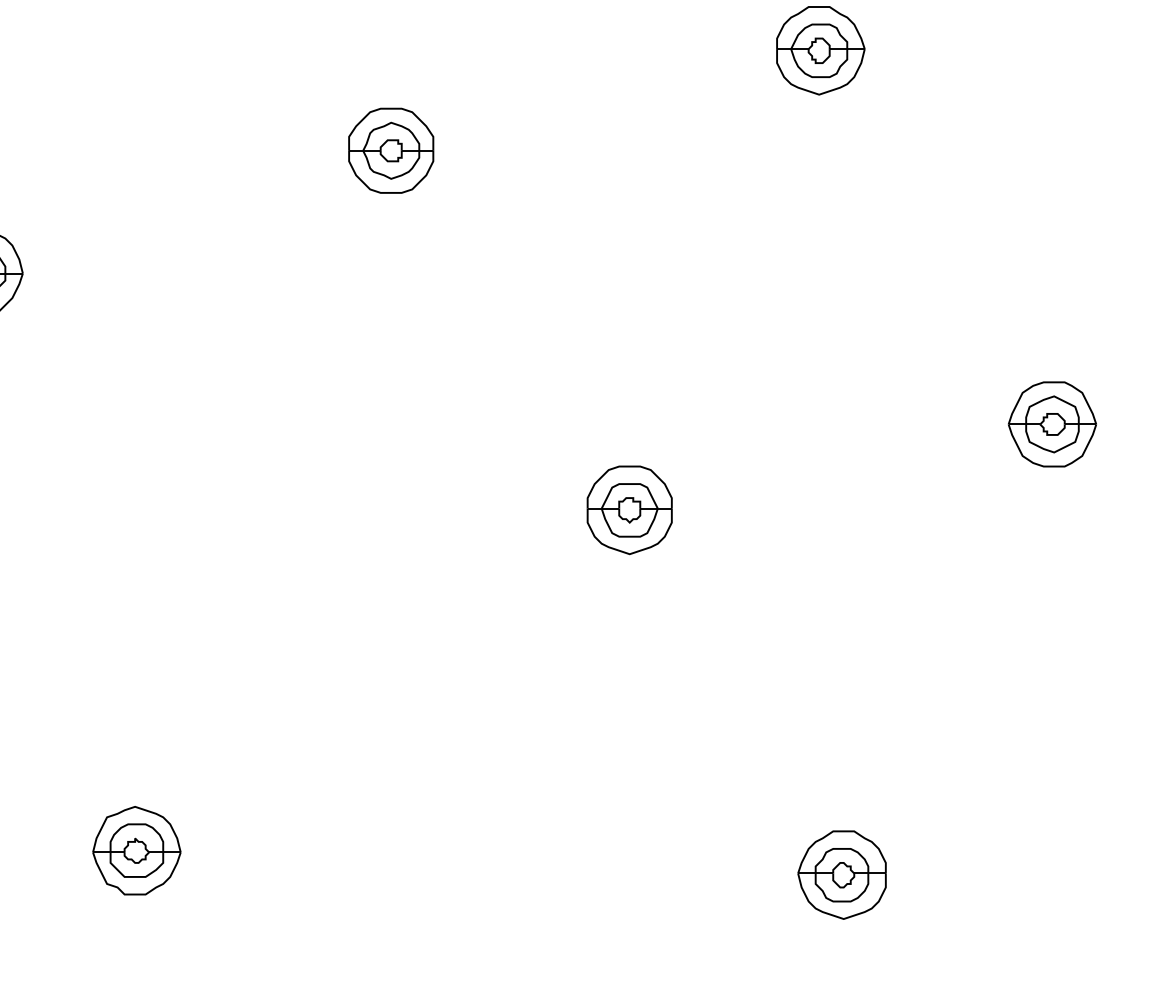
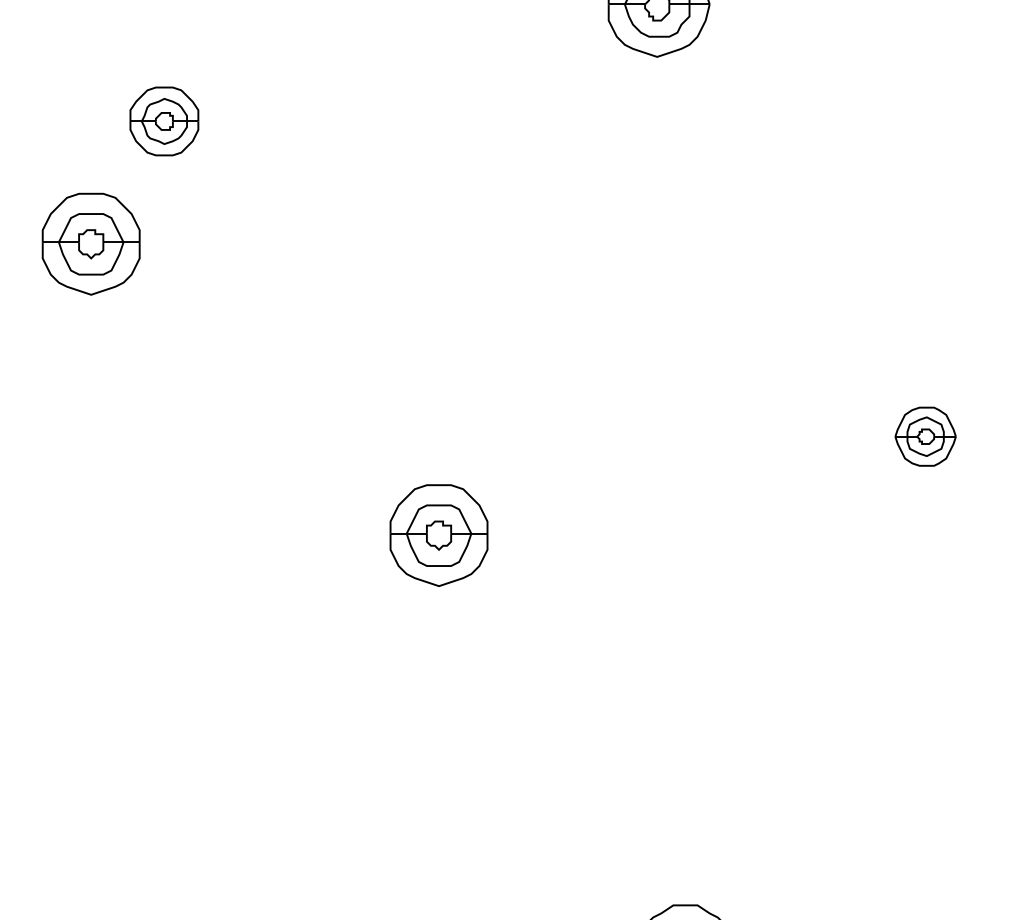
part: (391, 150) -> (164, 121), size x0.7
part: (327, 257) -> (90, 244), added
part: (1051, 424) -> (924, 436), size x0.6

